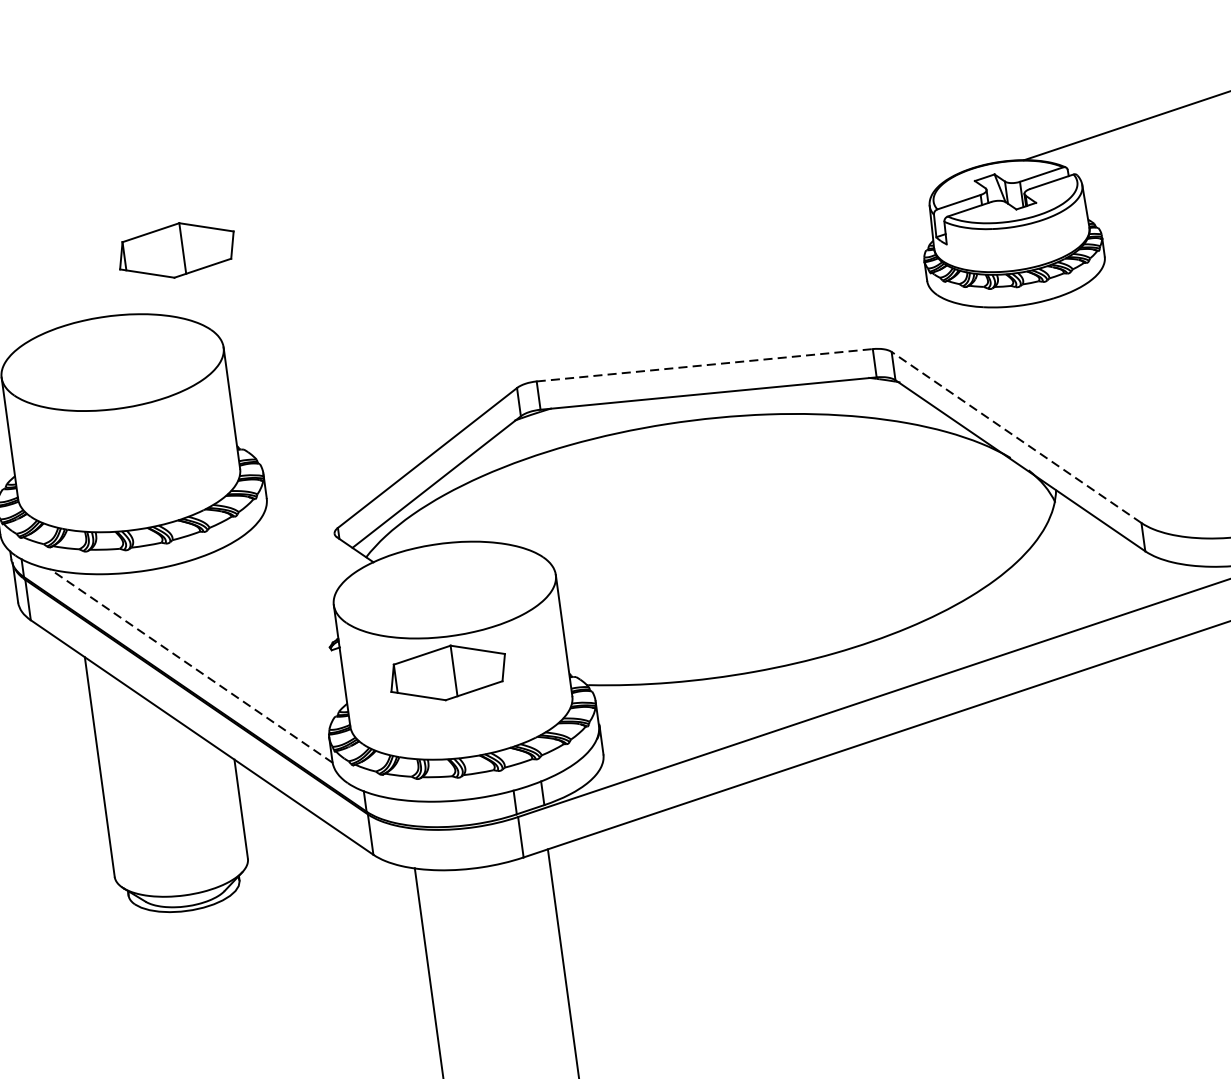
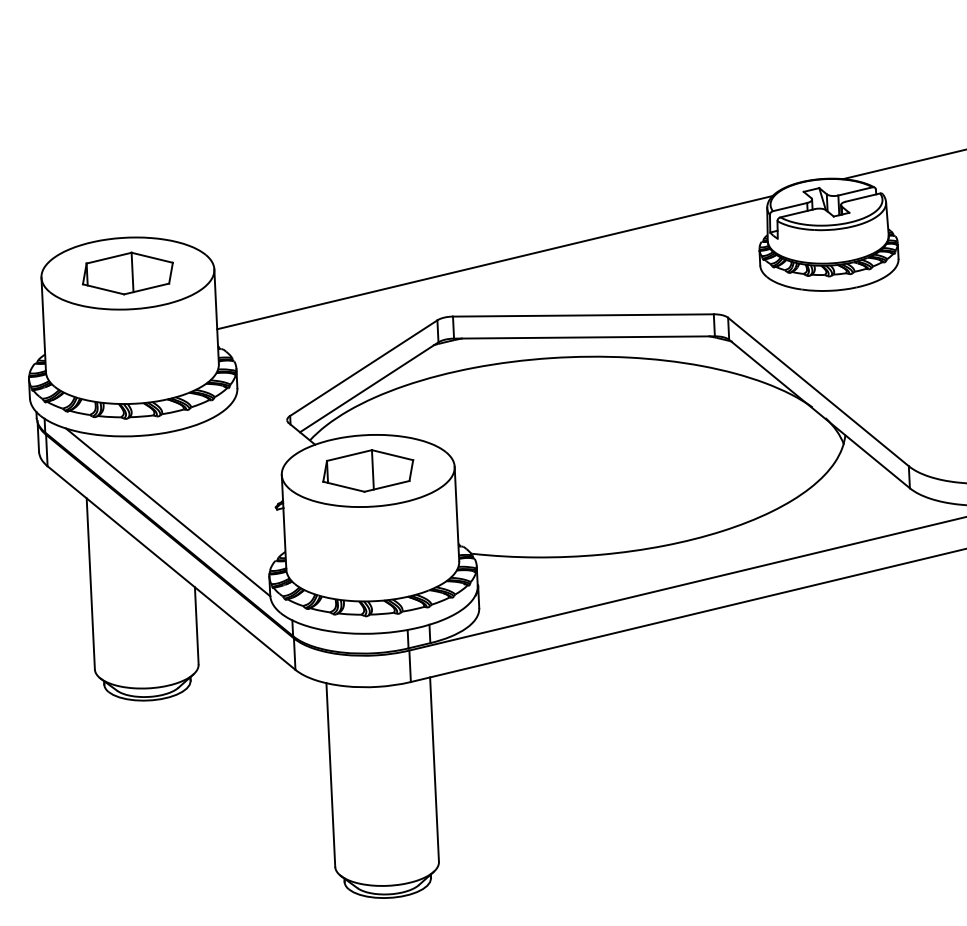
part: (176, 250) -> (127, 273), moved
line: (584, 307) -> (494, 262), added
line: (704, 365) -> (583, 315), dashed -> solid
line: (1016, 438) -> (818, 392), dashed -> solid
line: (190, 666) -> (167, 512), dashed -> solid
part: (448, 672) -> (368, 470), moved

